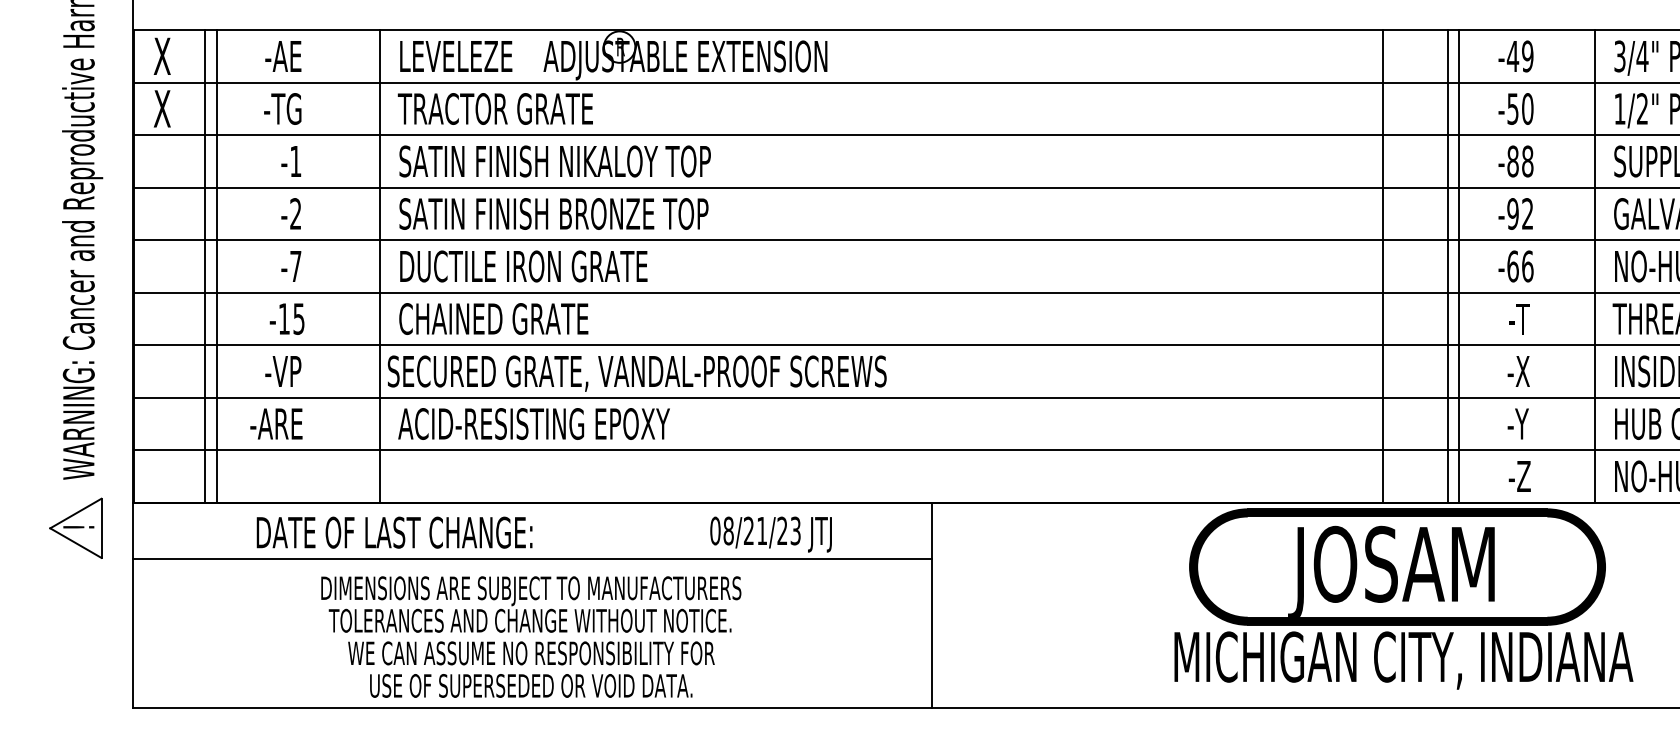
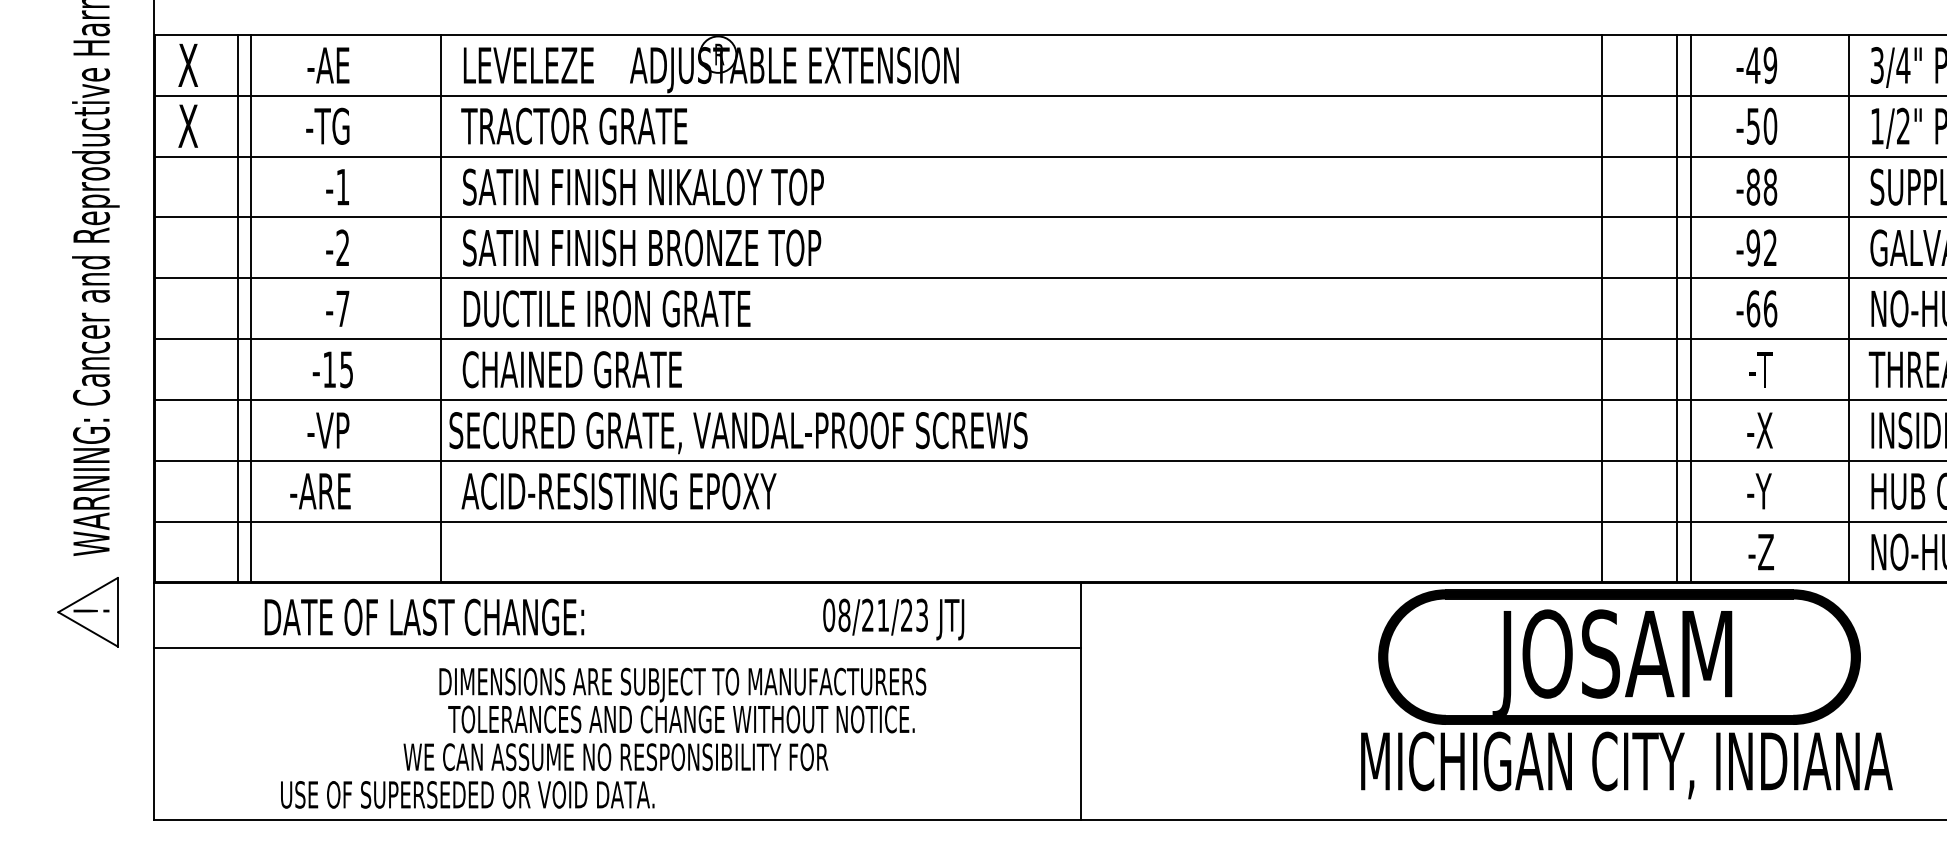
text: (394, 531) -> (424, 616), moved
text: (531, 604) -> (682, 700), moved
text: (531, 685) -> (467, 794), moved

